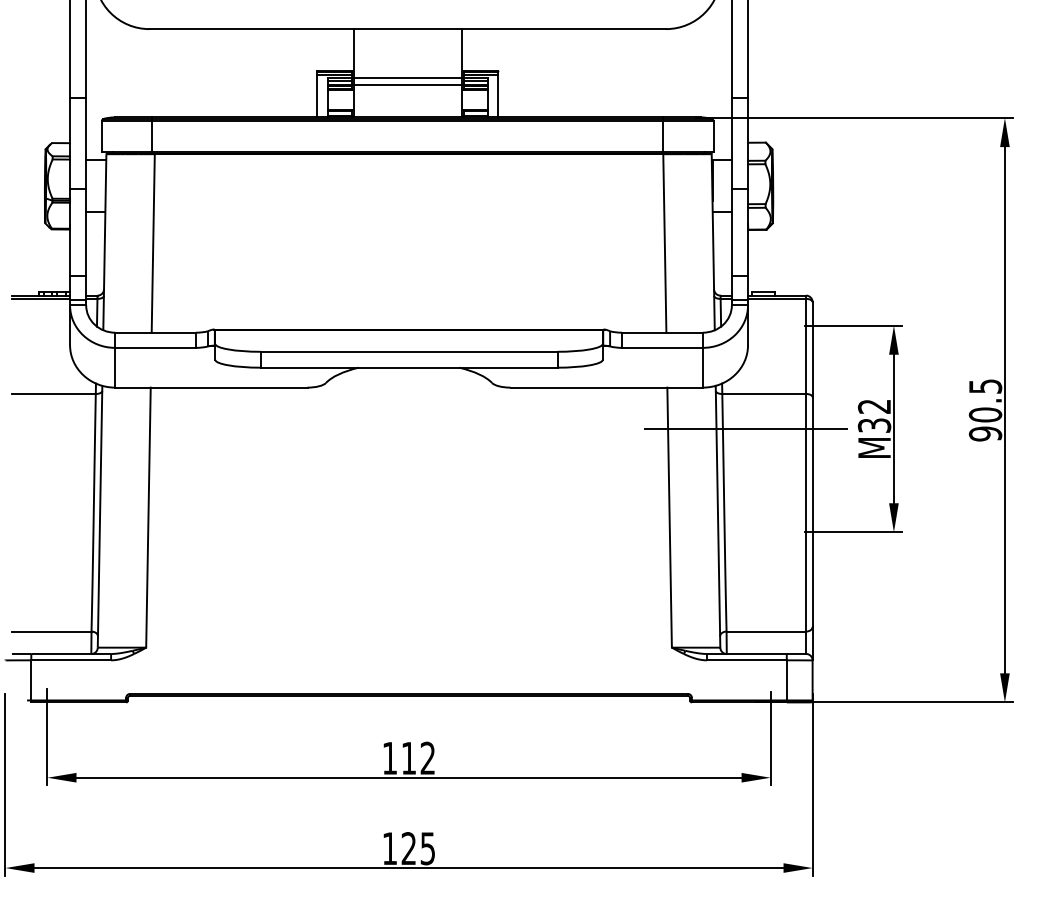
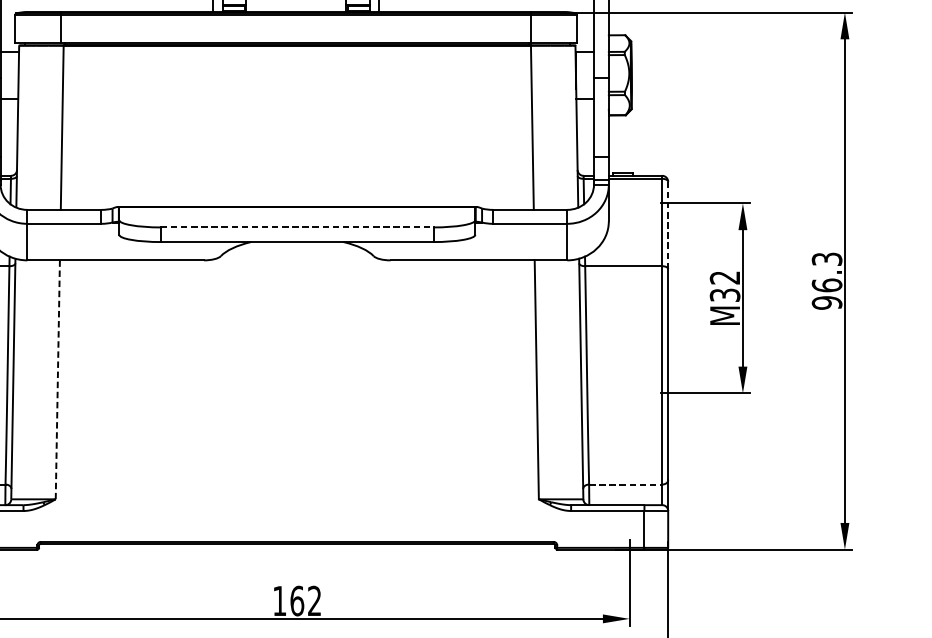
line: (812, 349) -> (668, 225), solid -> dashed
line: (409, 351) -> (297, 227), solid -> dashed
text: (985, 400) -> (827, 272), 90.5 -> 96.3
line: (745, 429) -> (606, 298), removed
line: (148, 517) -> (57, 379), solid -> dashed
line: (766, 631) -> (625, 484), solid -> dashed
text: (408, 758) -> (296, 601), 112 -> 162

